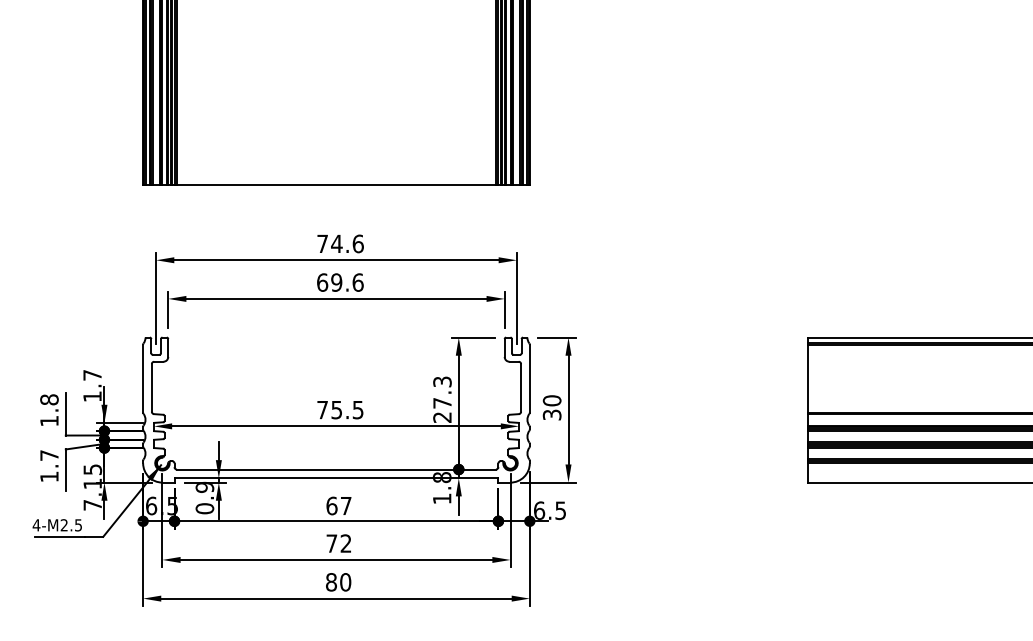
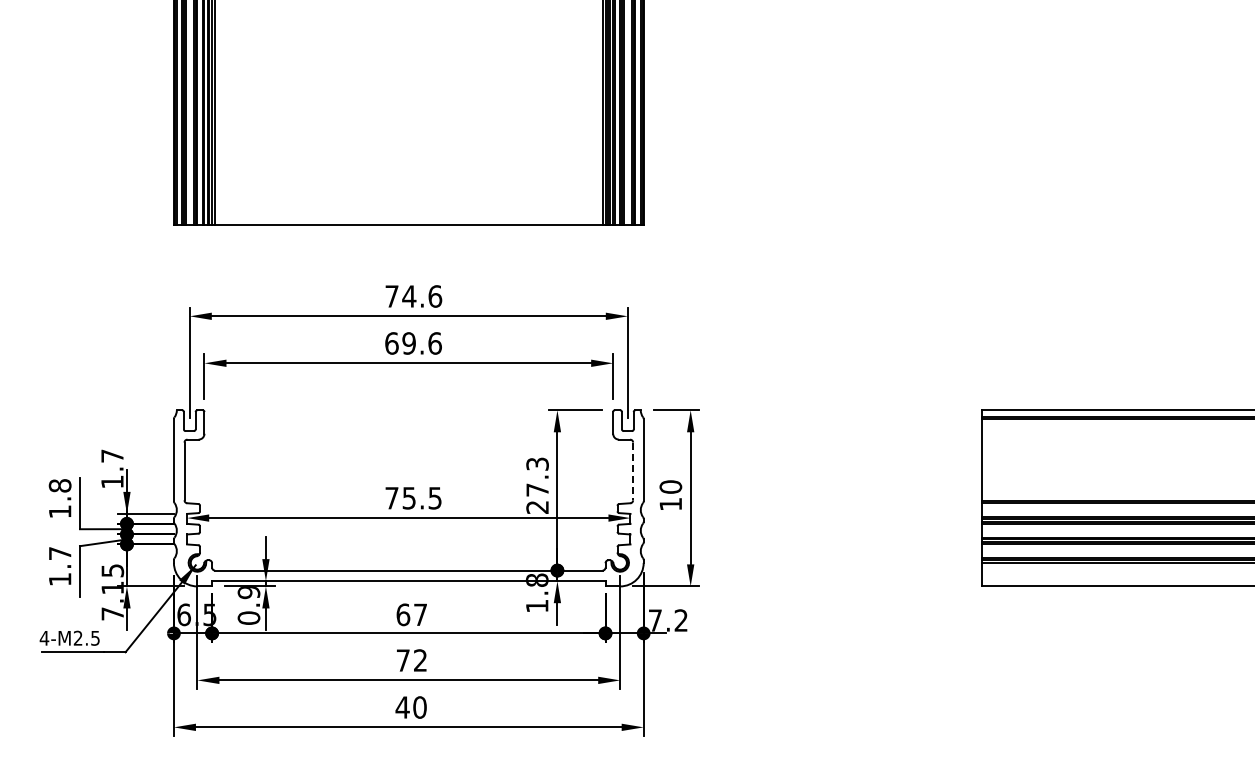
line: (521, 388) -> (633, 471), solid -> dashed
text: (551, 414) -> (670, 503), 30 -> 10
text: (549, 510) -> (667, 620), 6.5 -> 7.2
text: (331, 582) -> (402, 707), 80 -> 40

